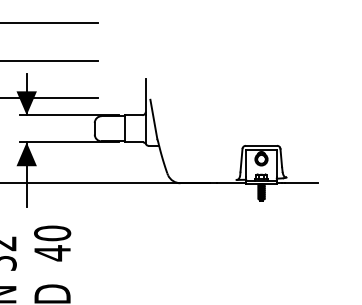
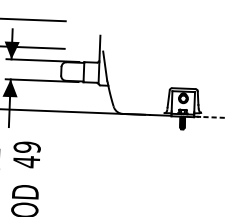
line: (301, 183) -> (212, 117), solid -> dashed
text: (52, 233) -> (27, 147), 40 -> 49

